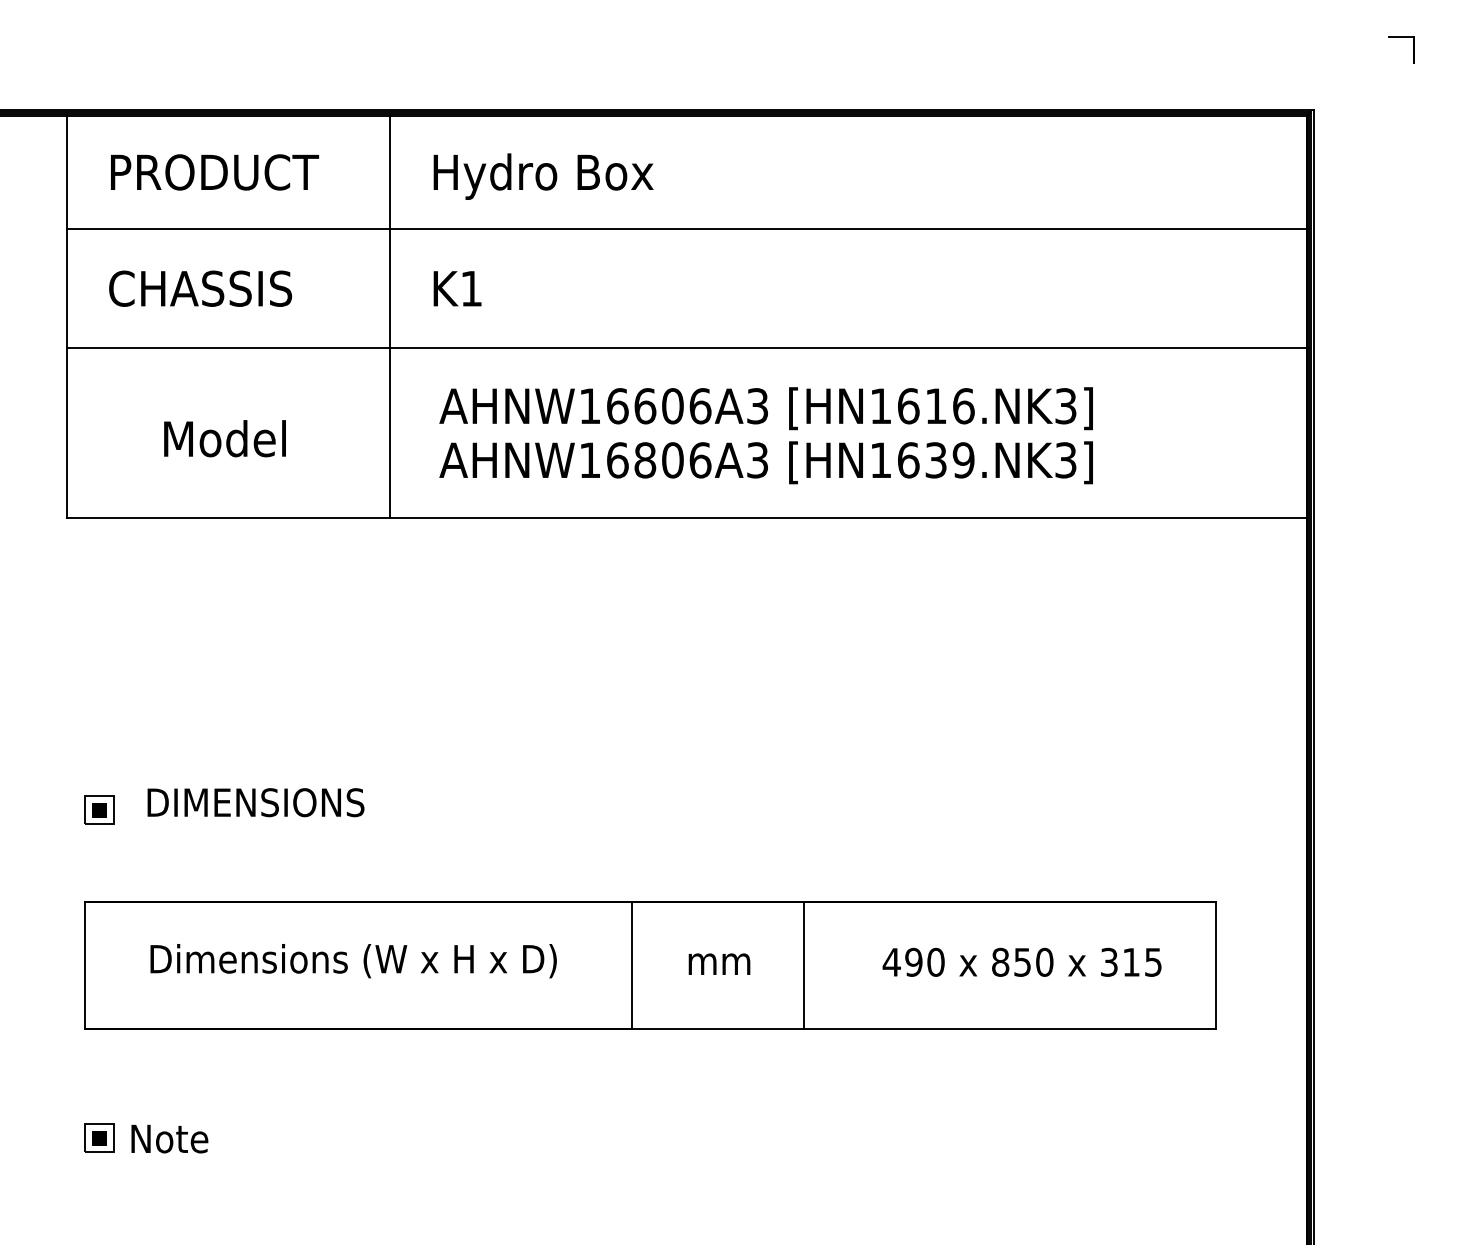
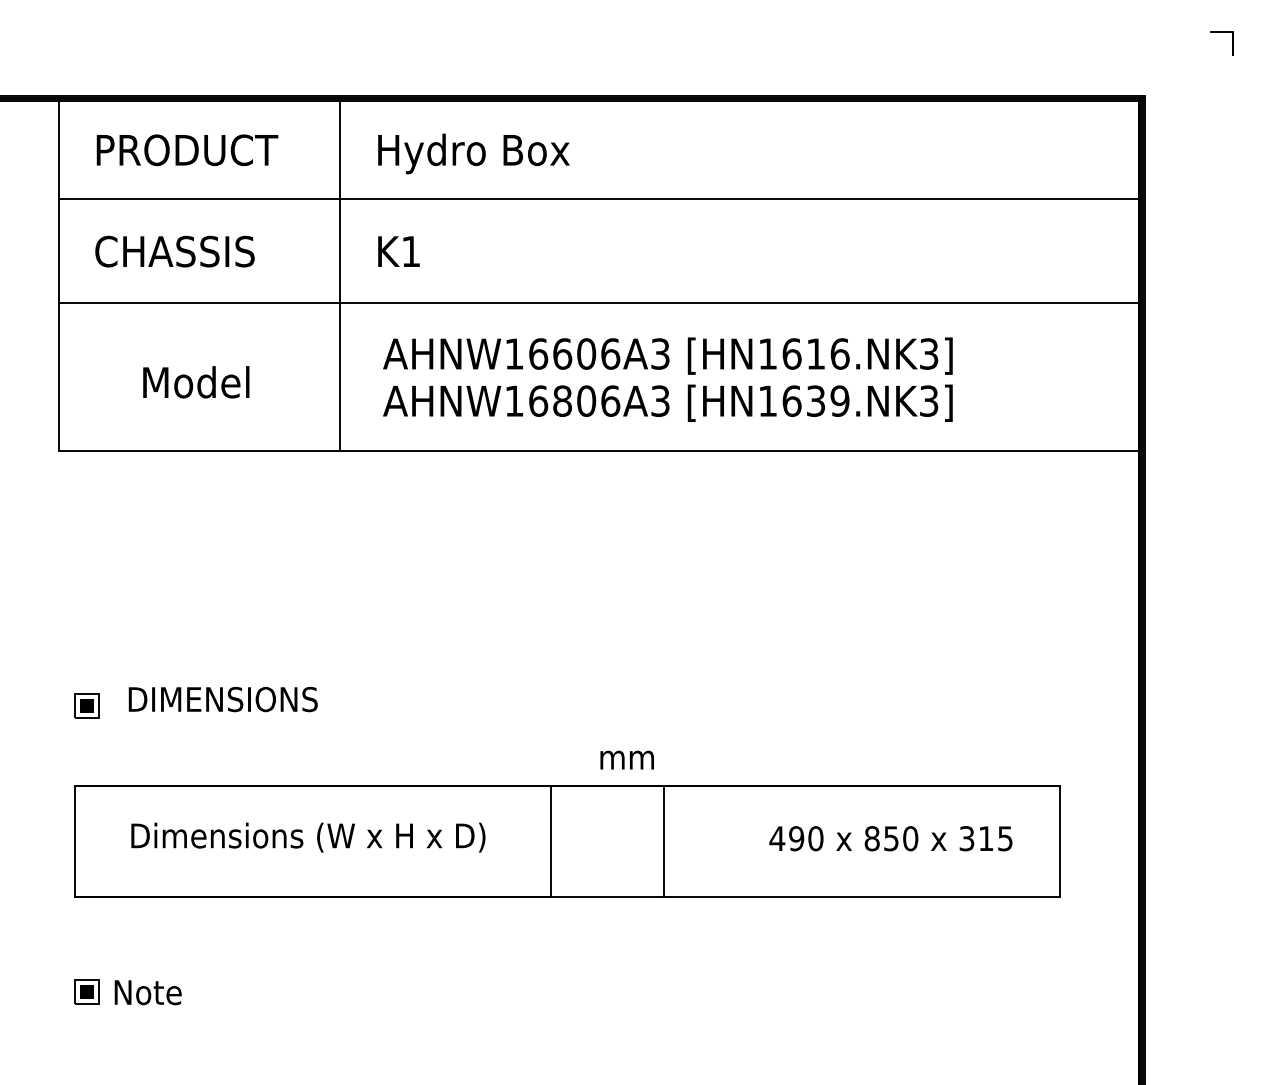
text: (719, 963) -> (627, 759), moved
line: (803, 965) -> (663, 841), moved

